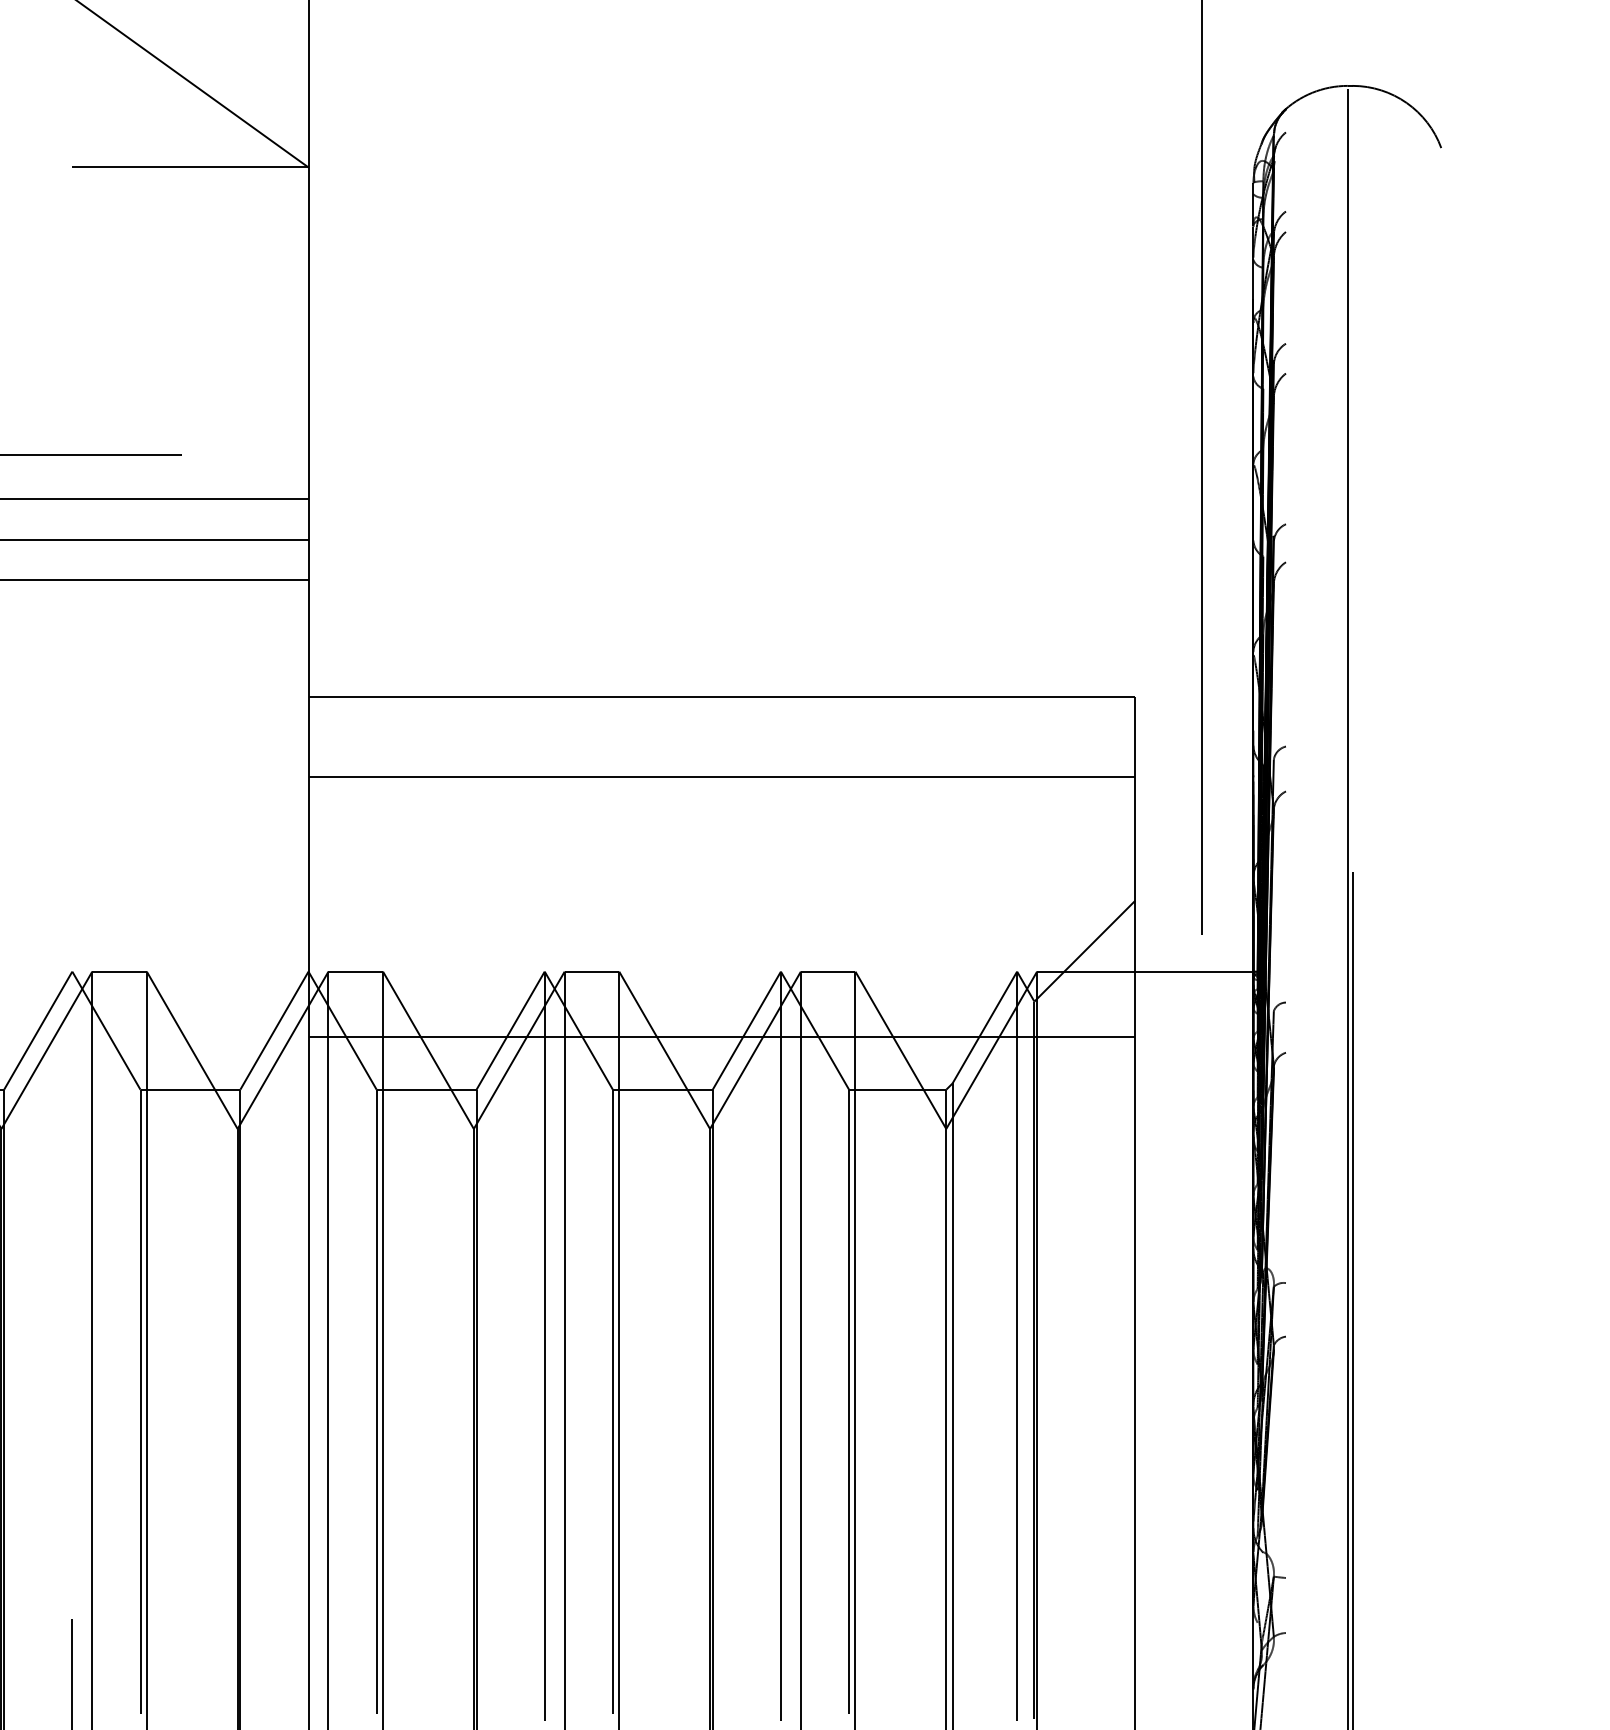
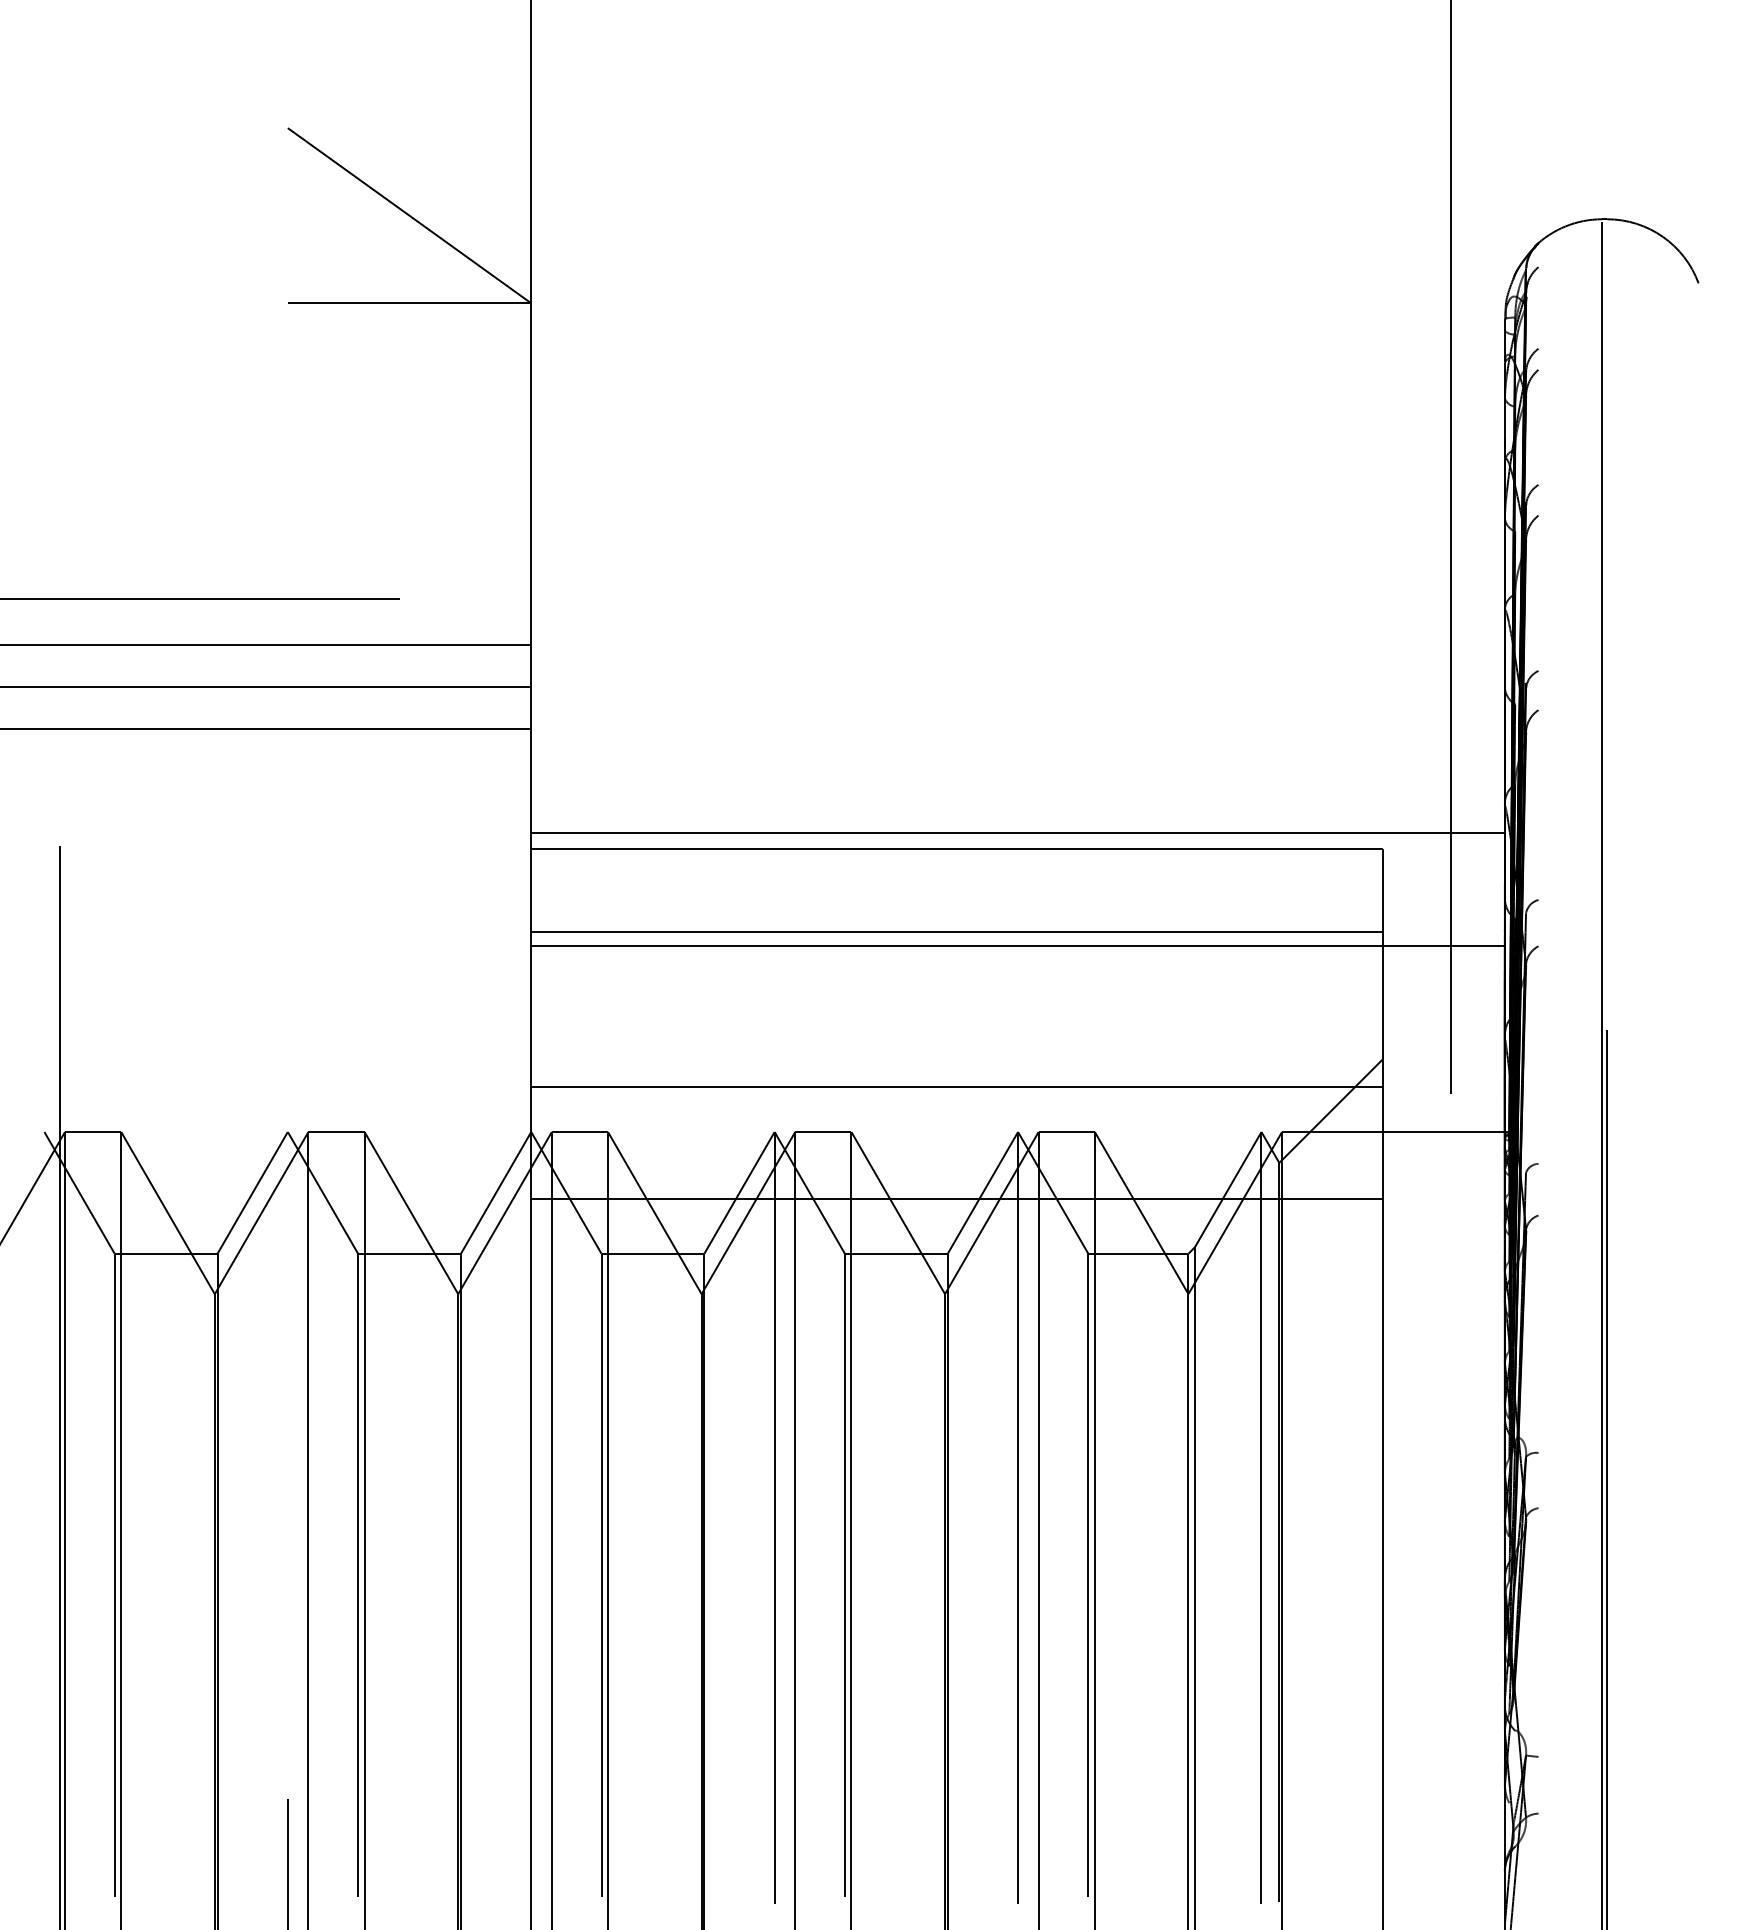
line: (780, 680) -> (1017, 832), added
line: (780, 791) -> (1017, 946), added
line: (722, 928) -> (957, 1087), added

